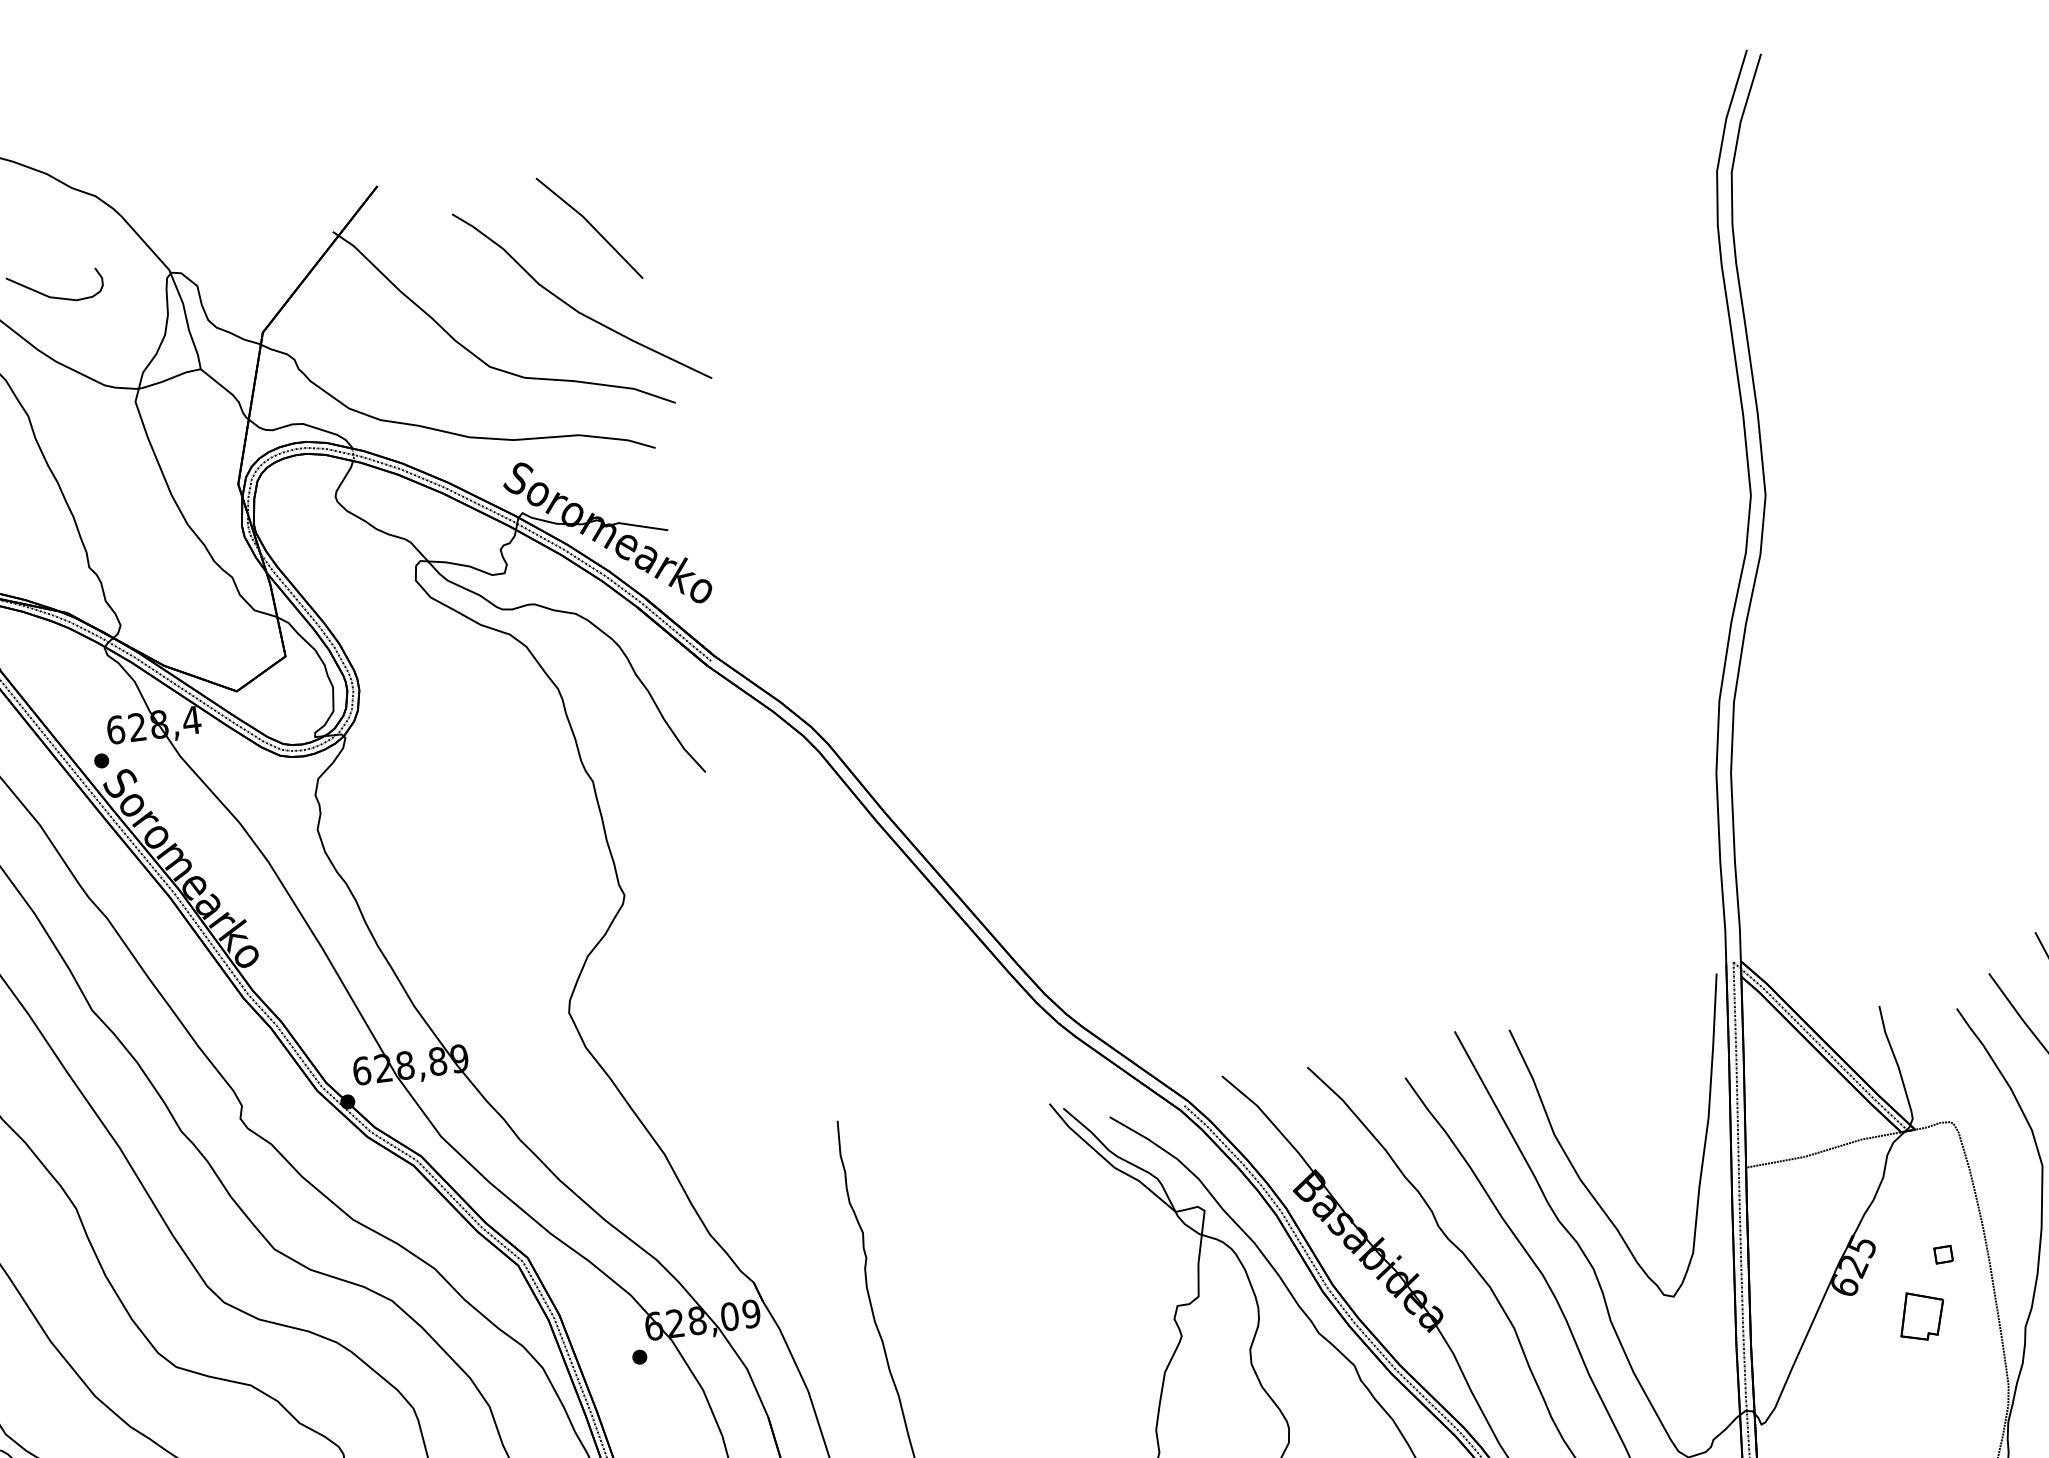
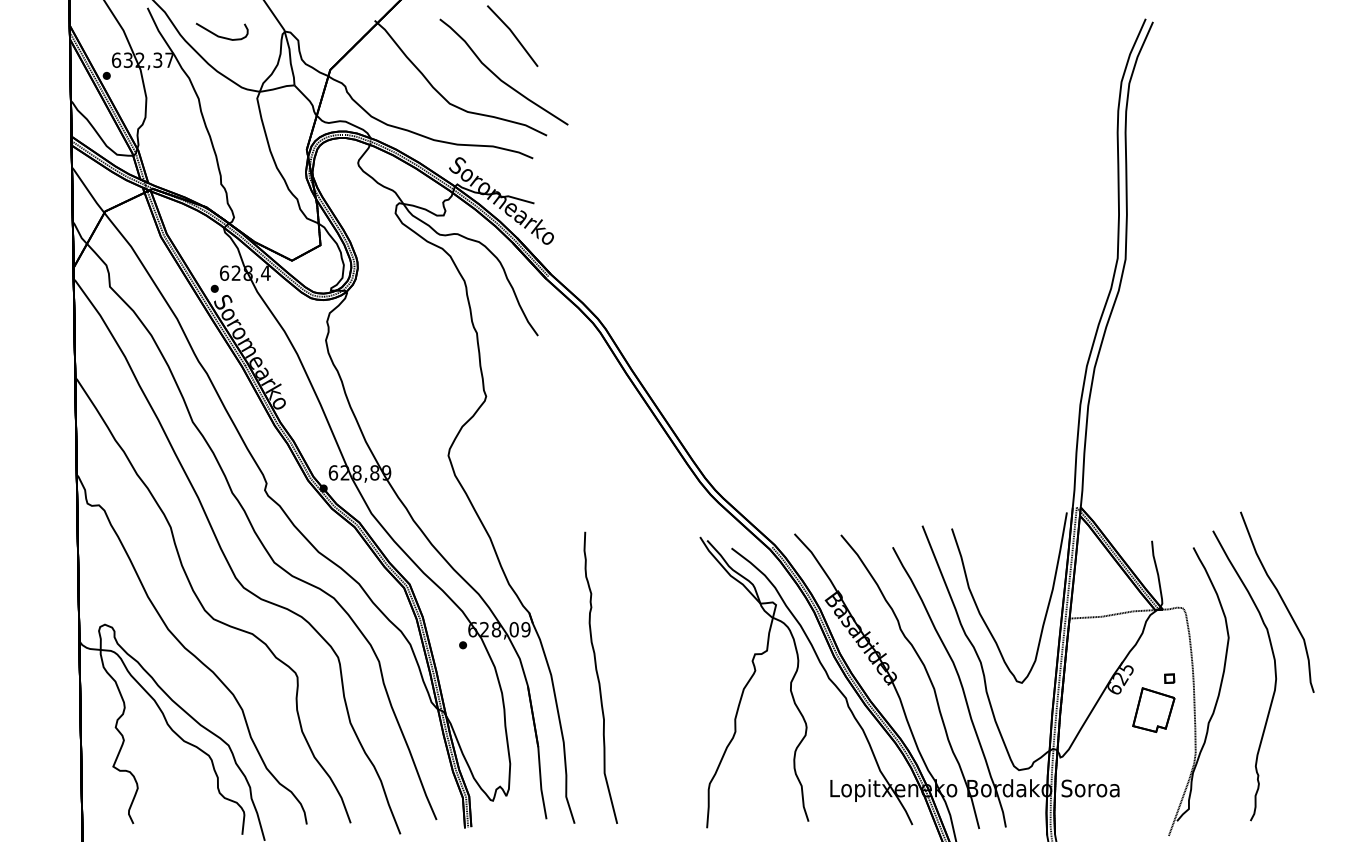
part: (1921, 1314) -> (1153, 709), size x1.67

